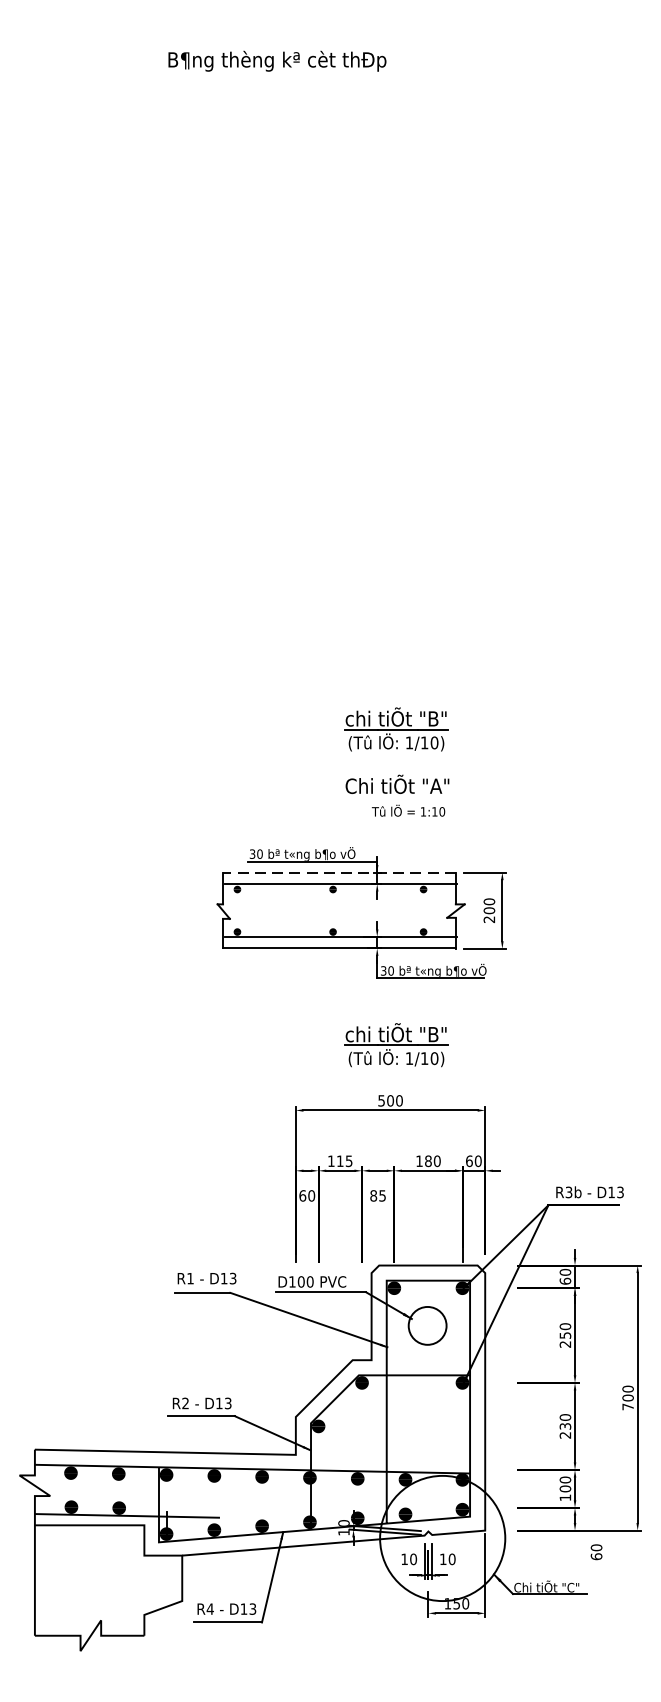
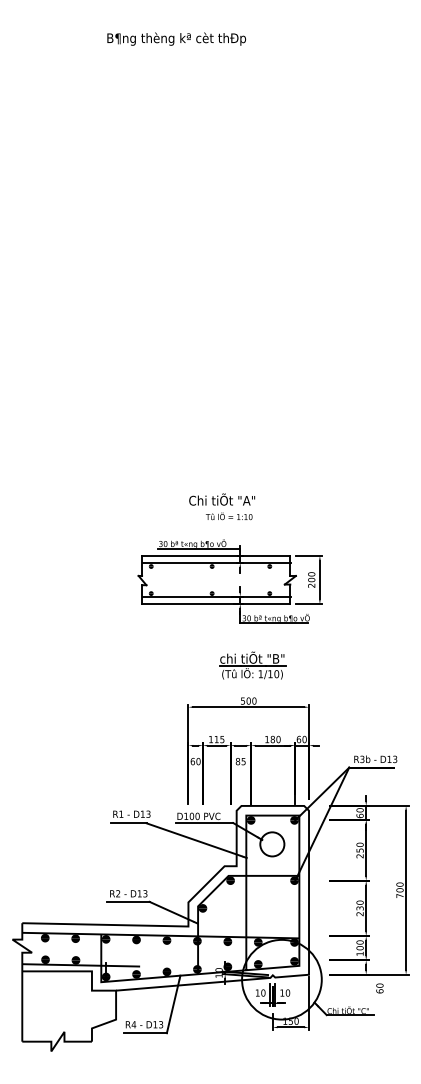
part: (396, 729) -> (252, 464), removed
text: (398, 795) -> (222, 506), moved
line: (338, 872) -> (215, 555), dashed -> solid

